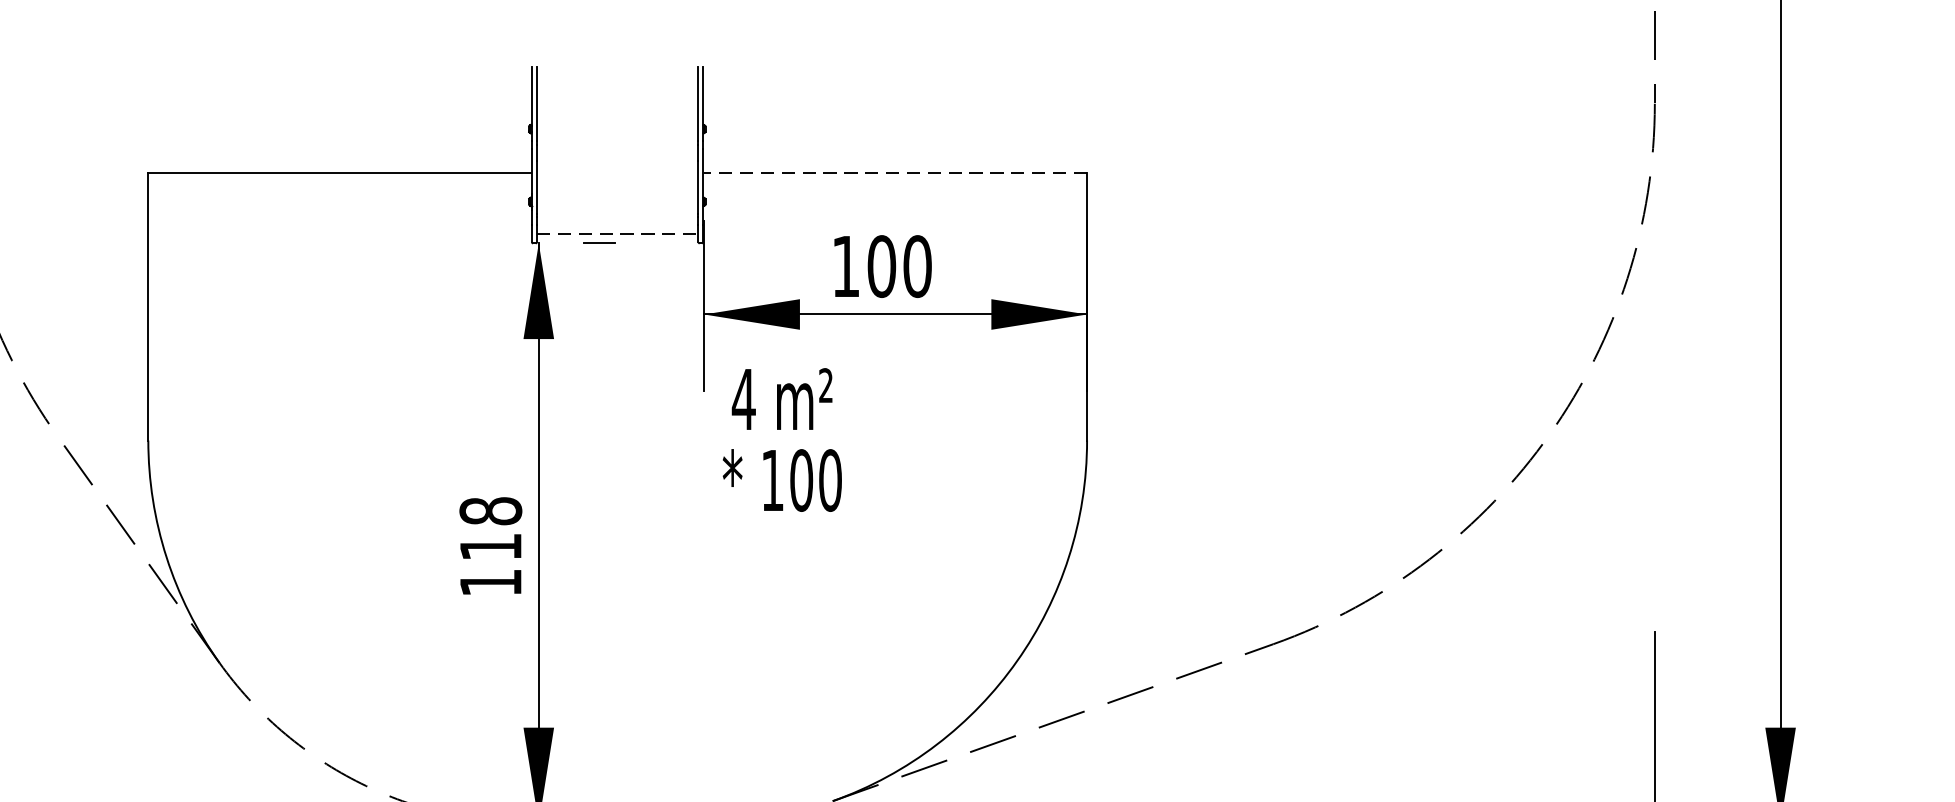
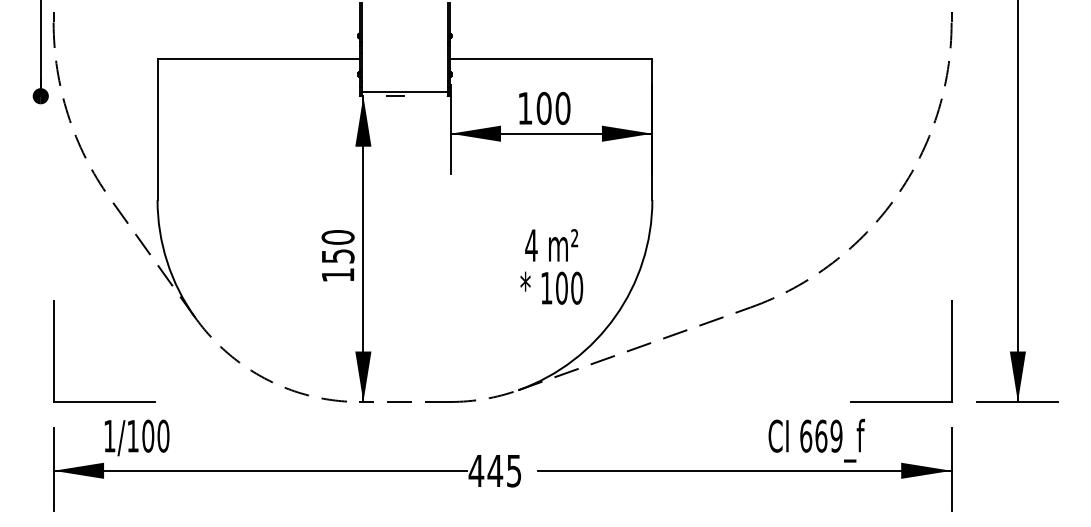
line: (895, 171) -> (551, 58), dashed -> solid
line: (616, 234) -> (404, 91), dashed -> solid
text: (781, 439) -> (551, 266), moved
text: (491, 528) -> (338, 246), 118 -> 150

